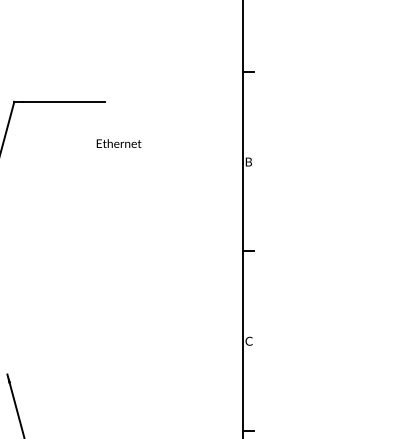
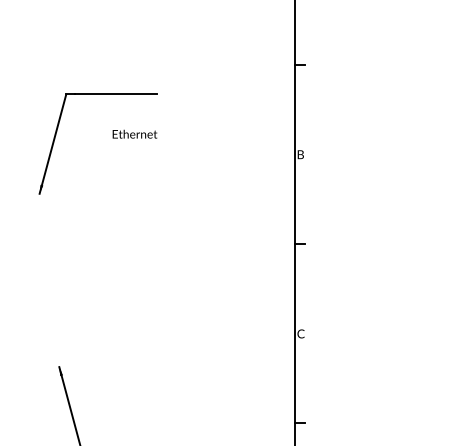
text: (118, 142) -> (134, 133), moved

